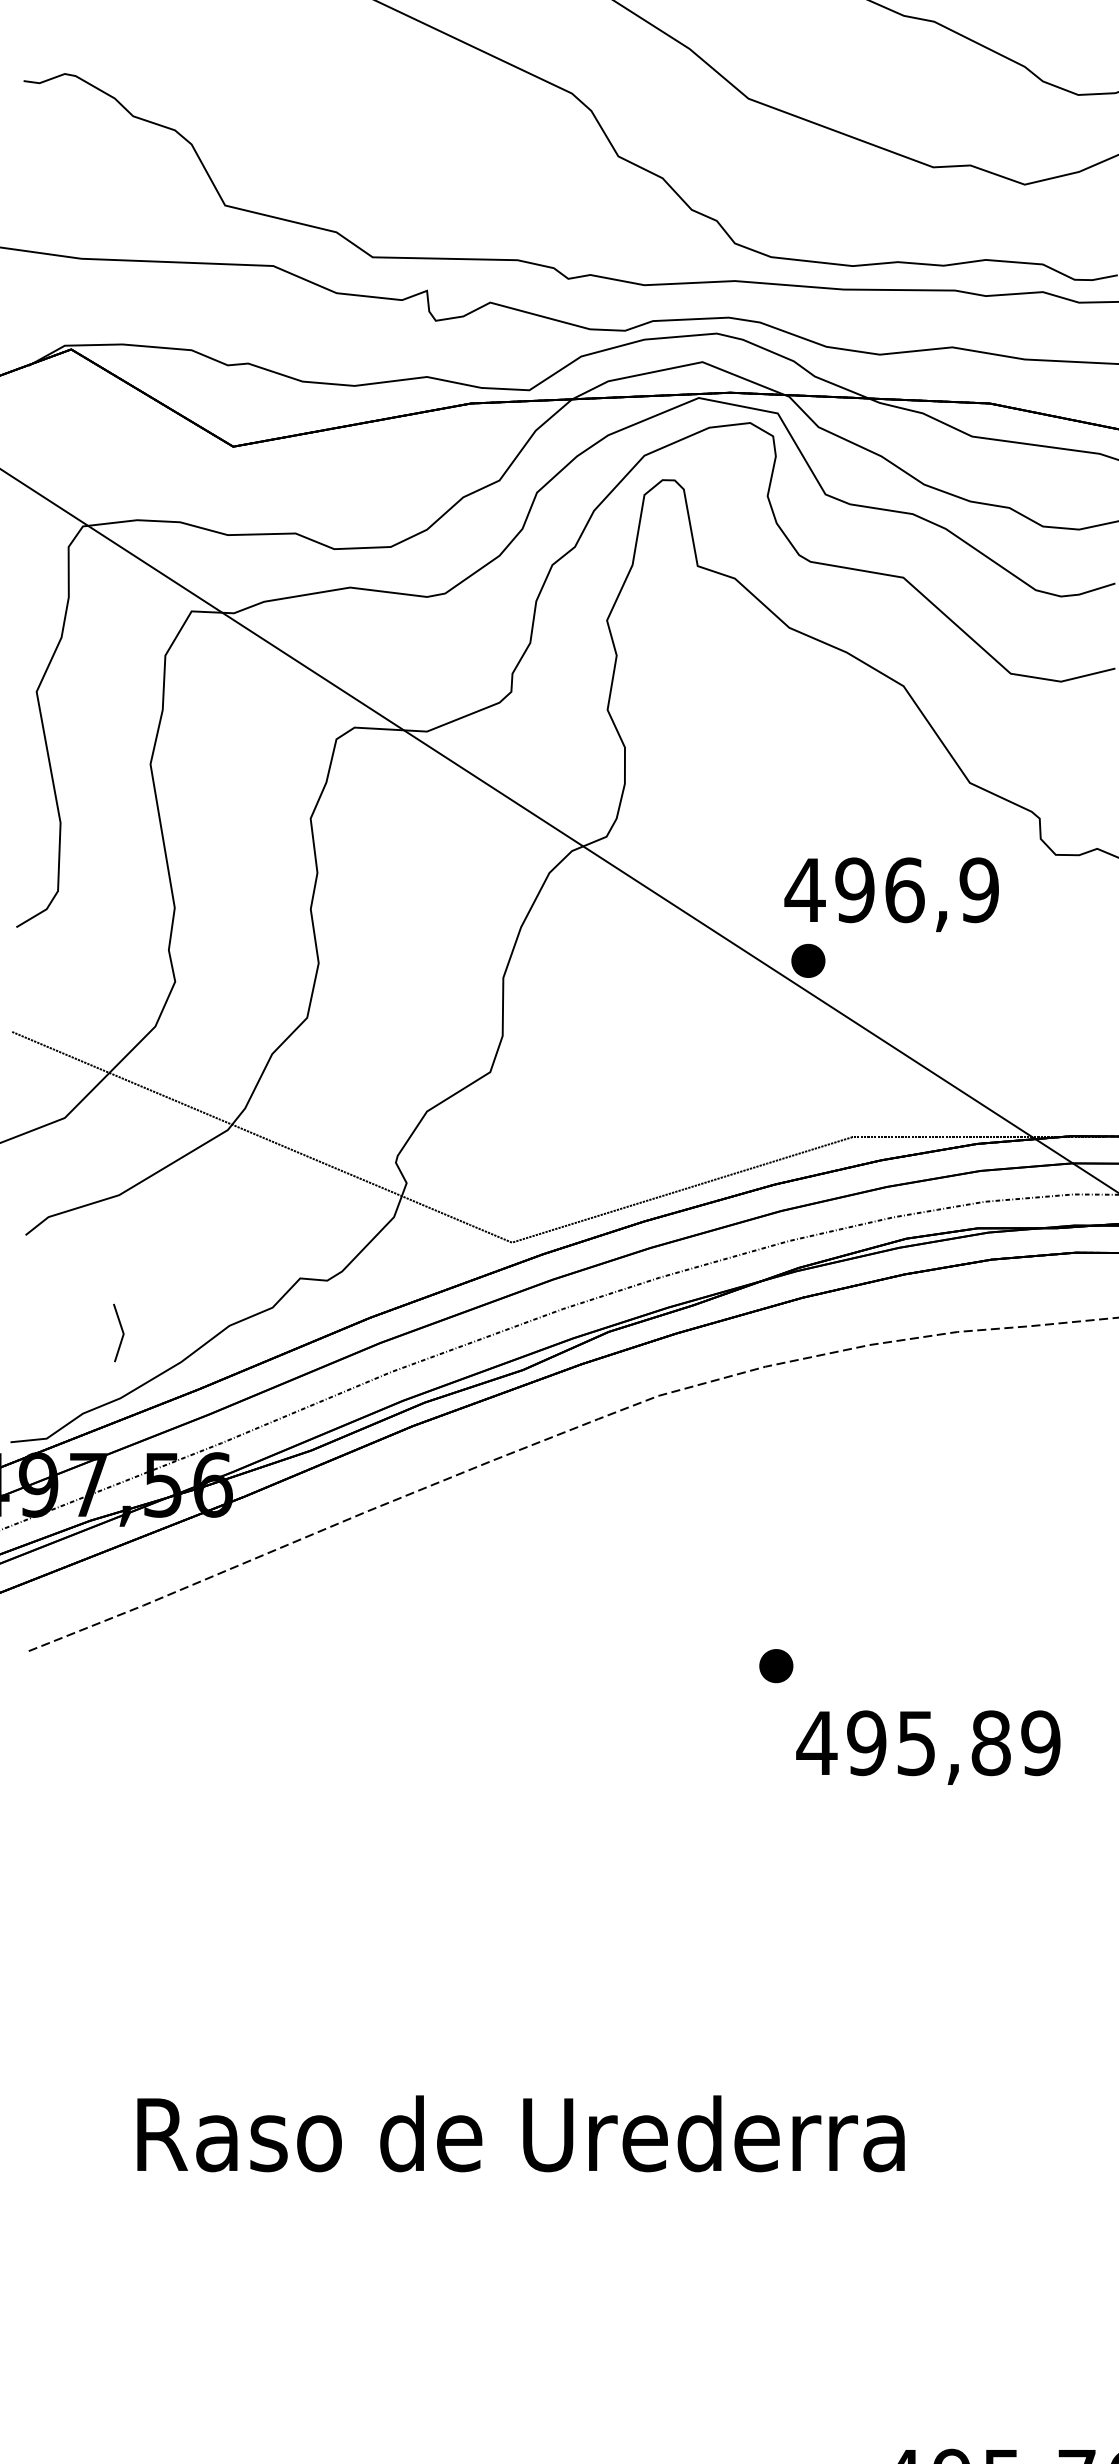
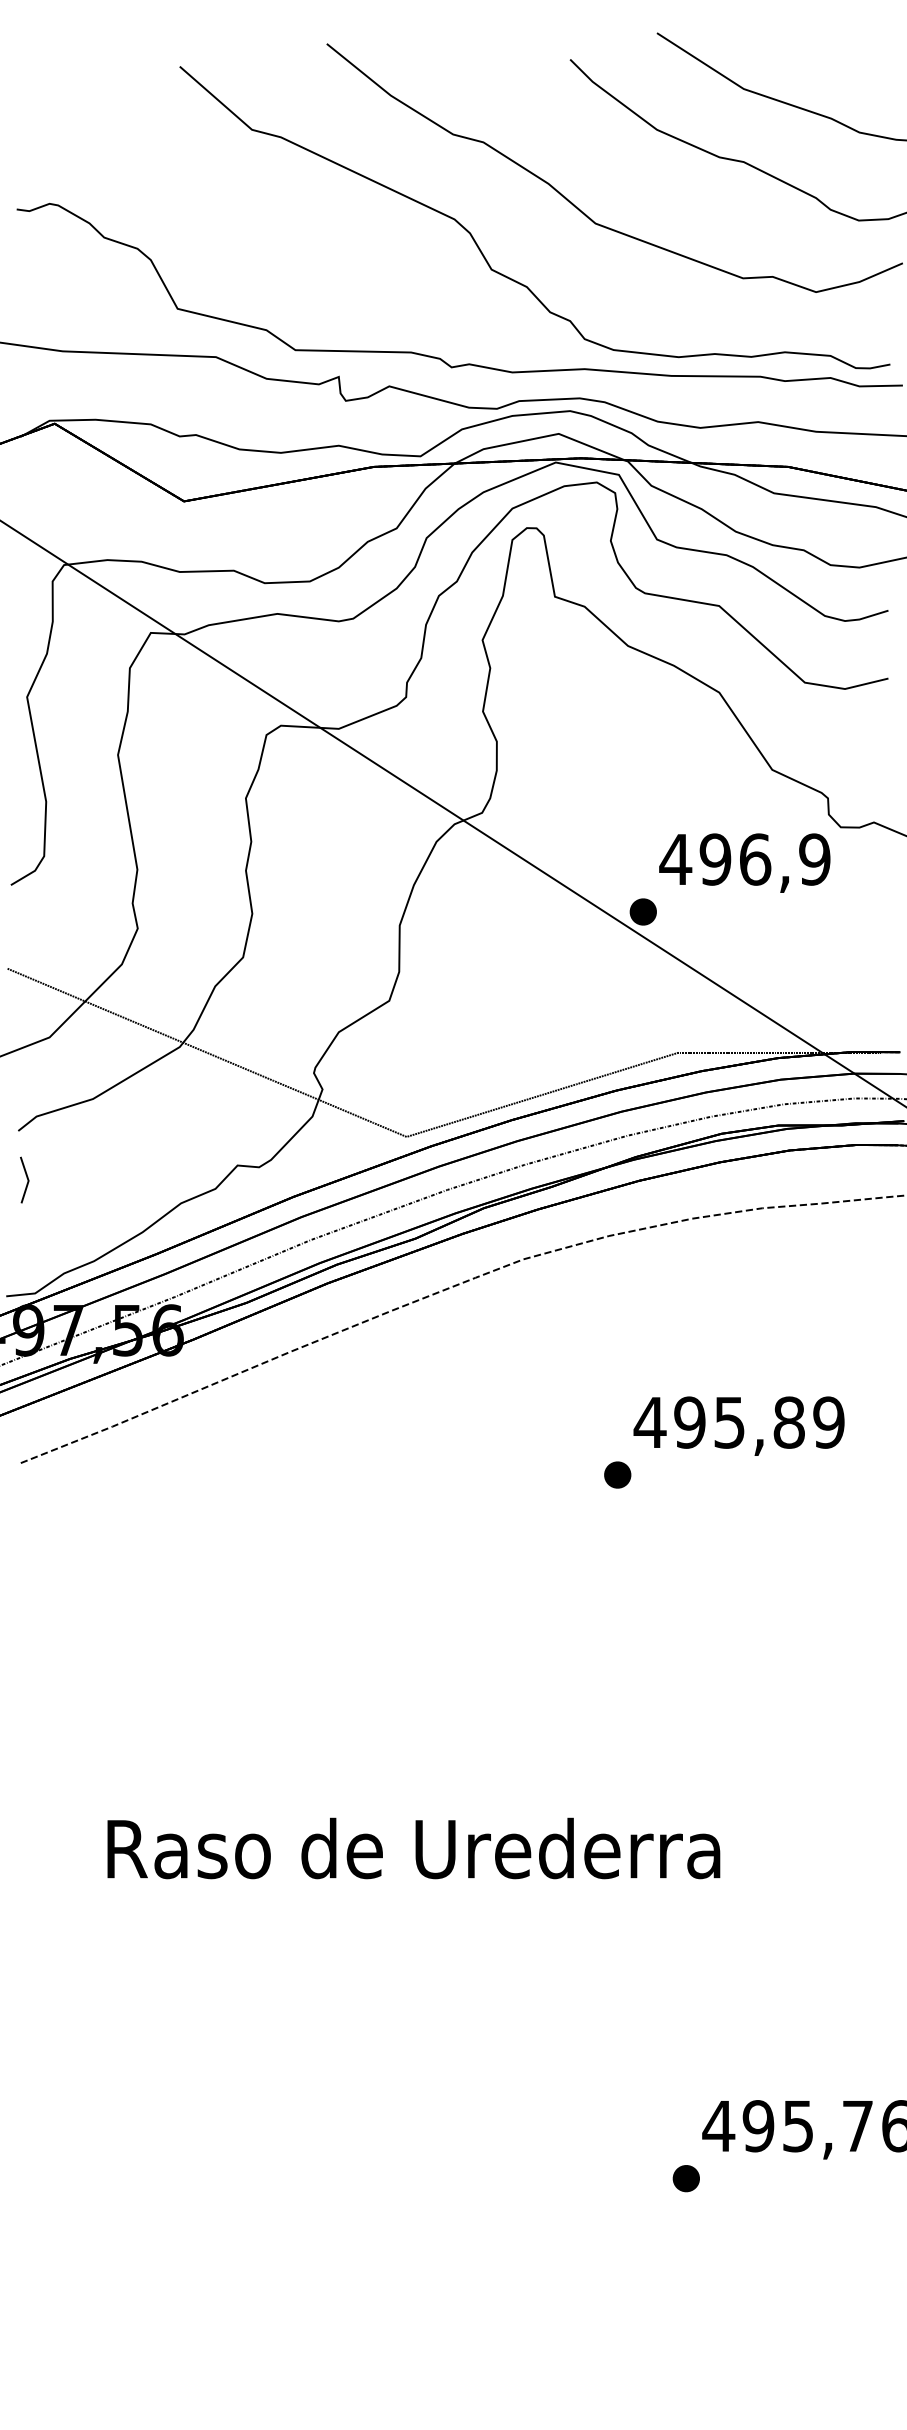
text: (891, 893) -> (744, 862), moved
line: (121, 1331) -> (26, 1178), moved
text: (927, 1746) -> (738, 1425), moved

